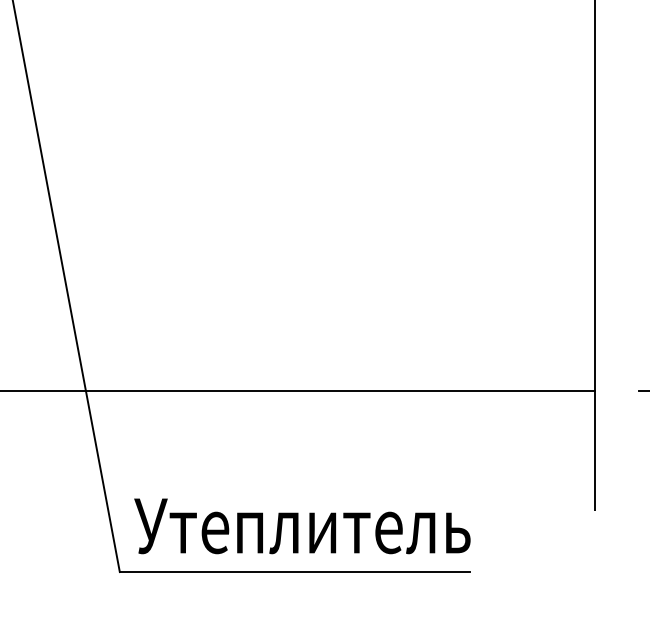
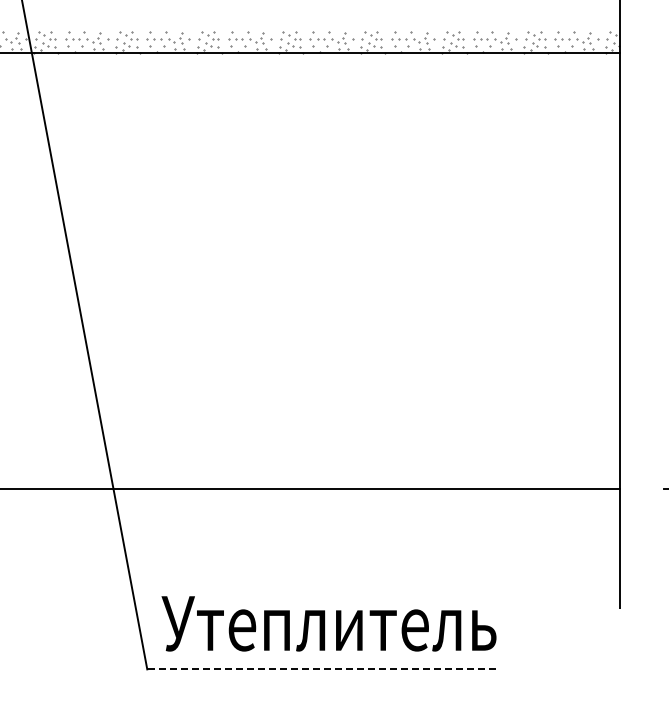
line: (293, 572) -> (320, 669), solid -> dashed

